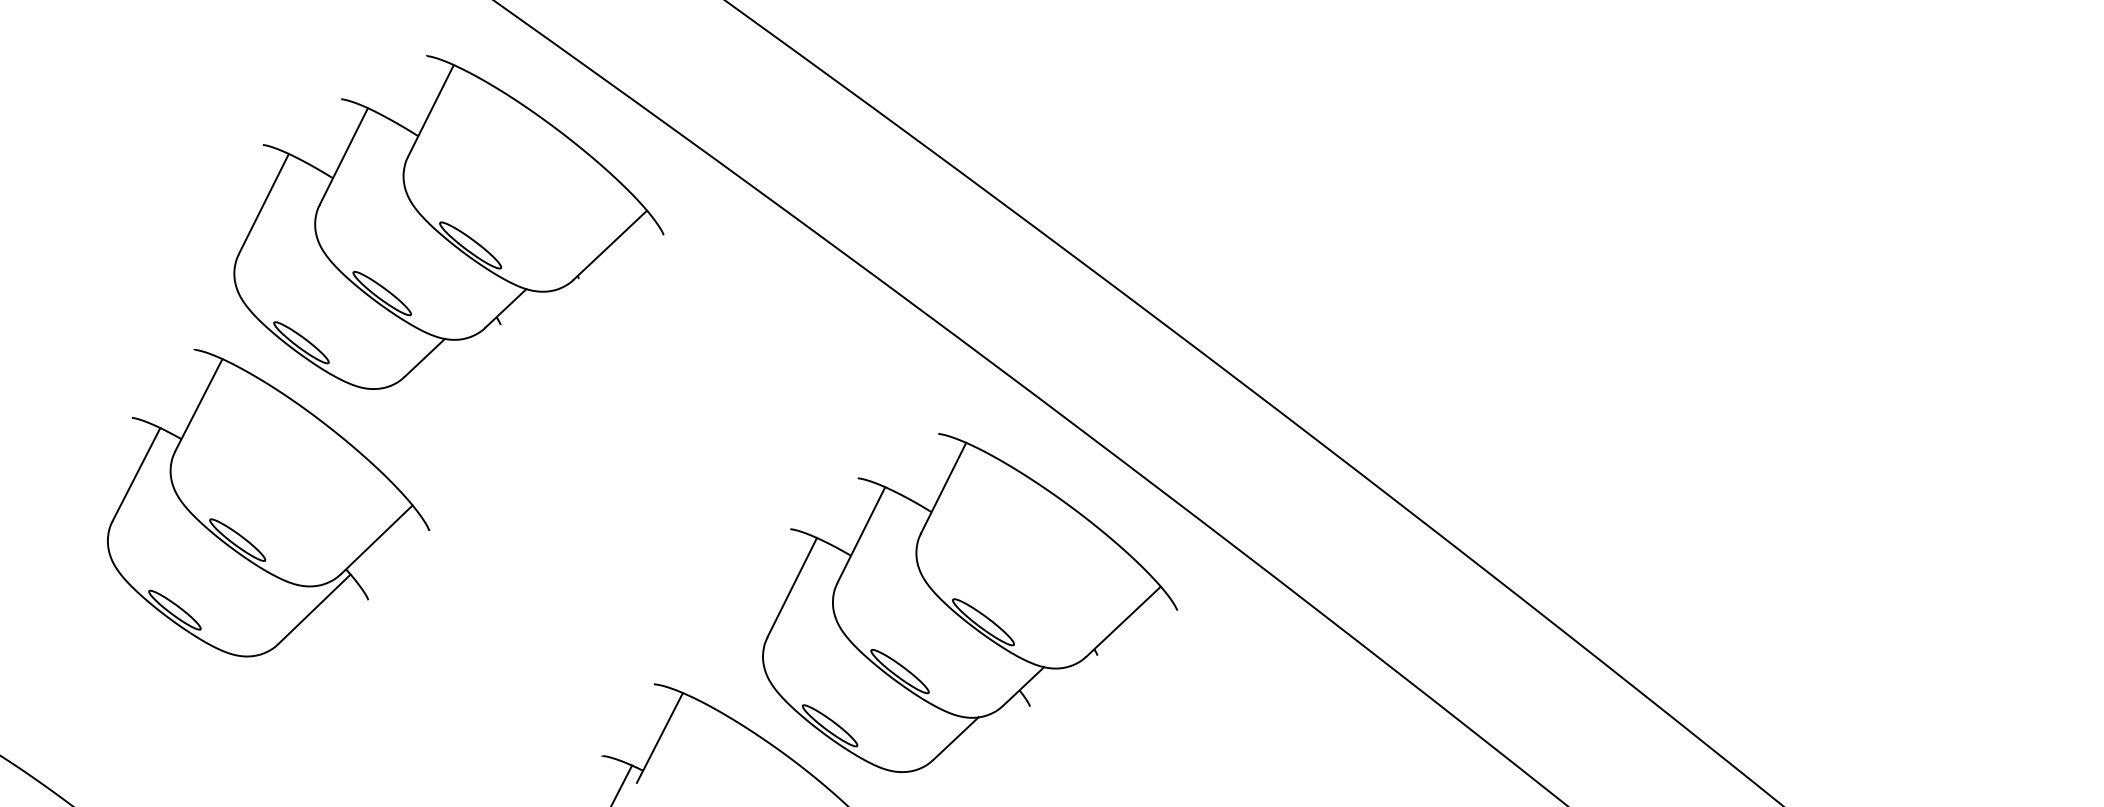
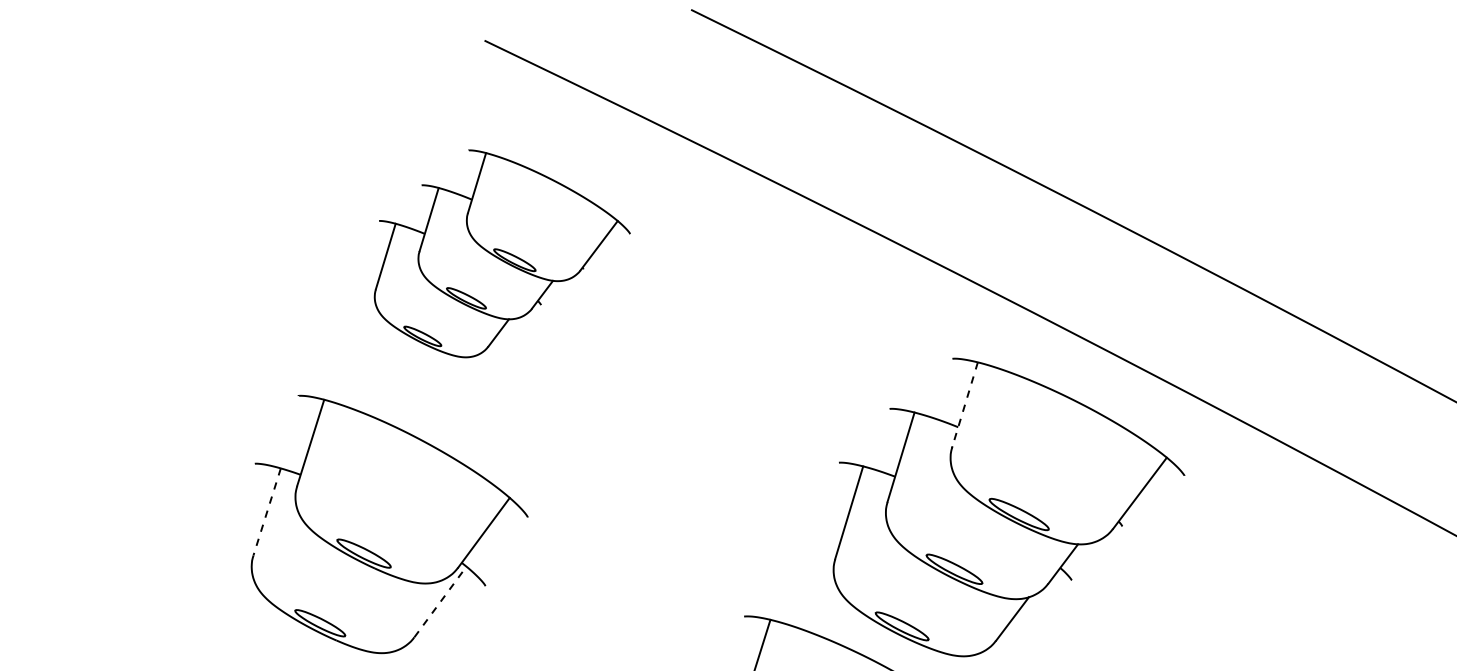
part: (448, 222) -> (498, 248), size x0.7
line: (136, 474) -> (267, 511), solid -> dashed
line: (943, 488) -> (964, 405), solid -> dashed
line: (314, 608) -> (440, 601), solid -> dashed

